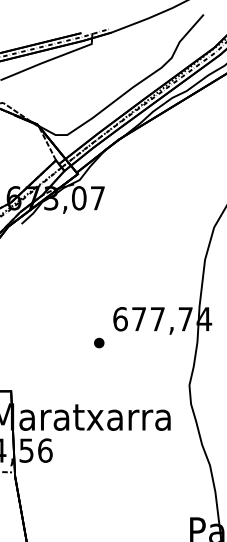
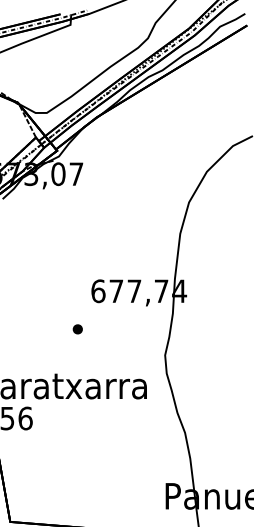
part: (98, 343) -> (77, 329), moved

